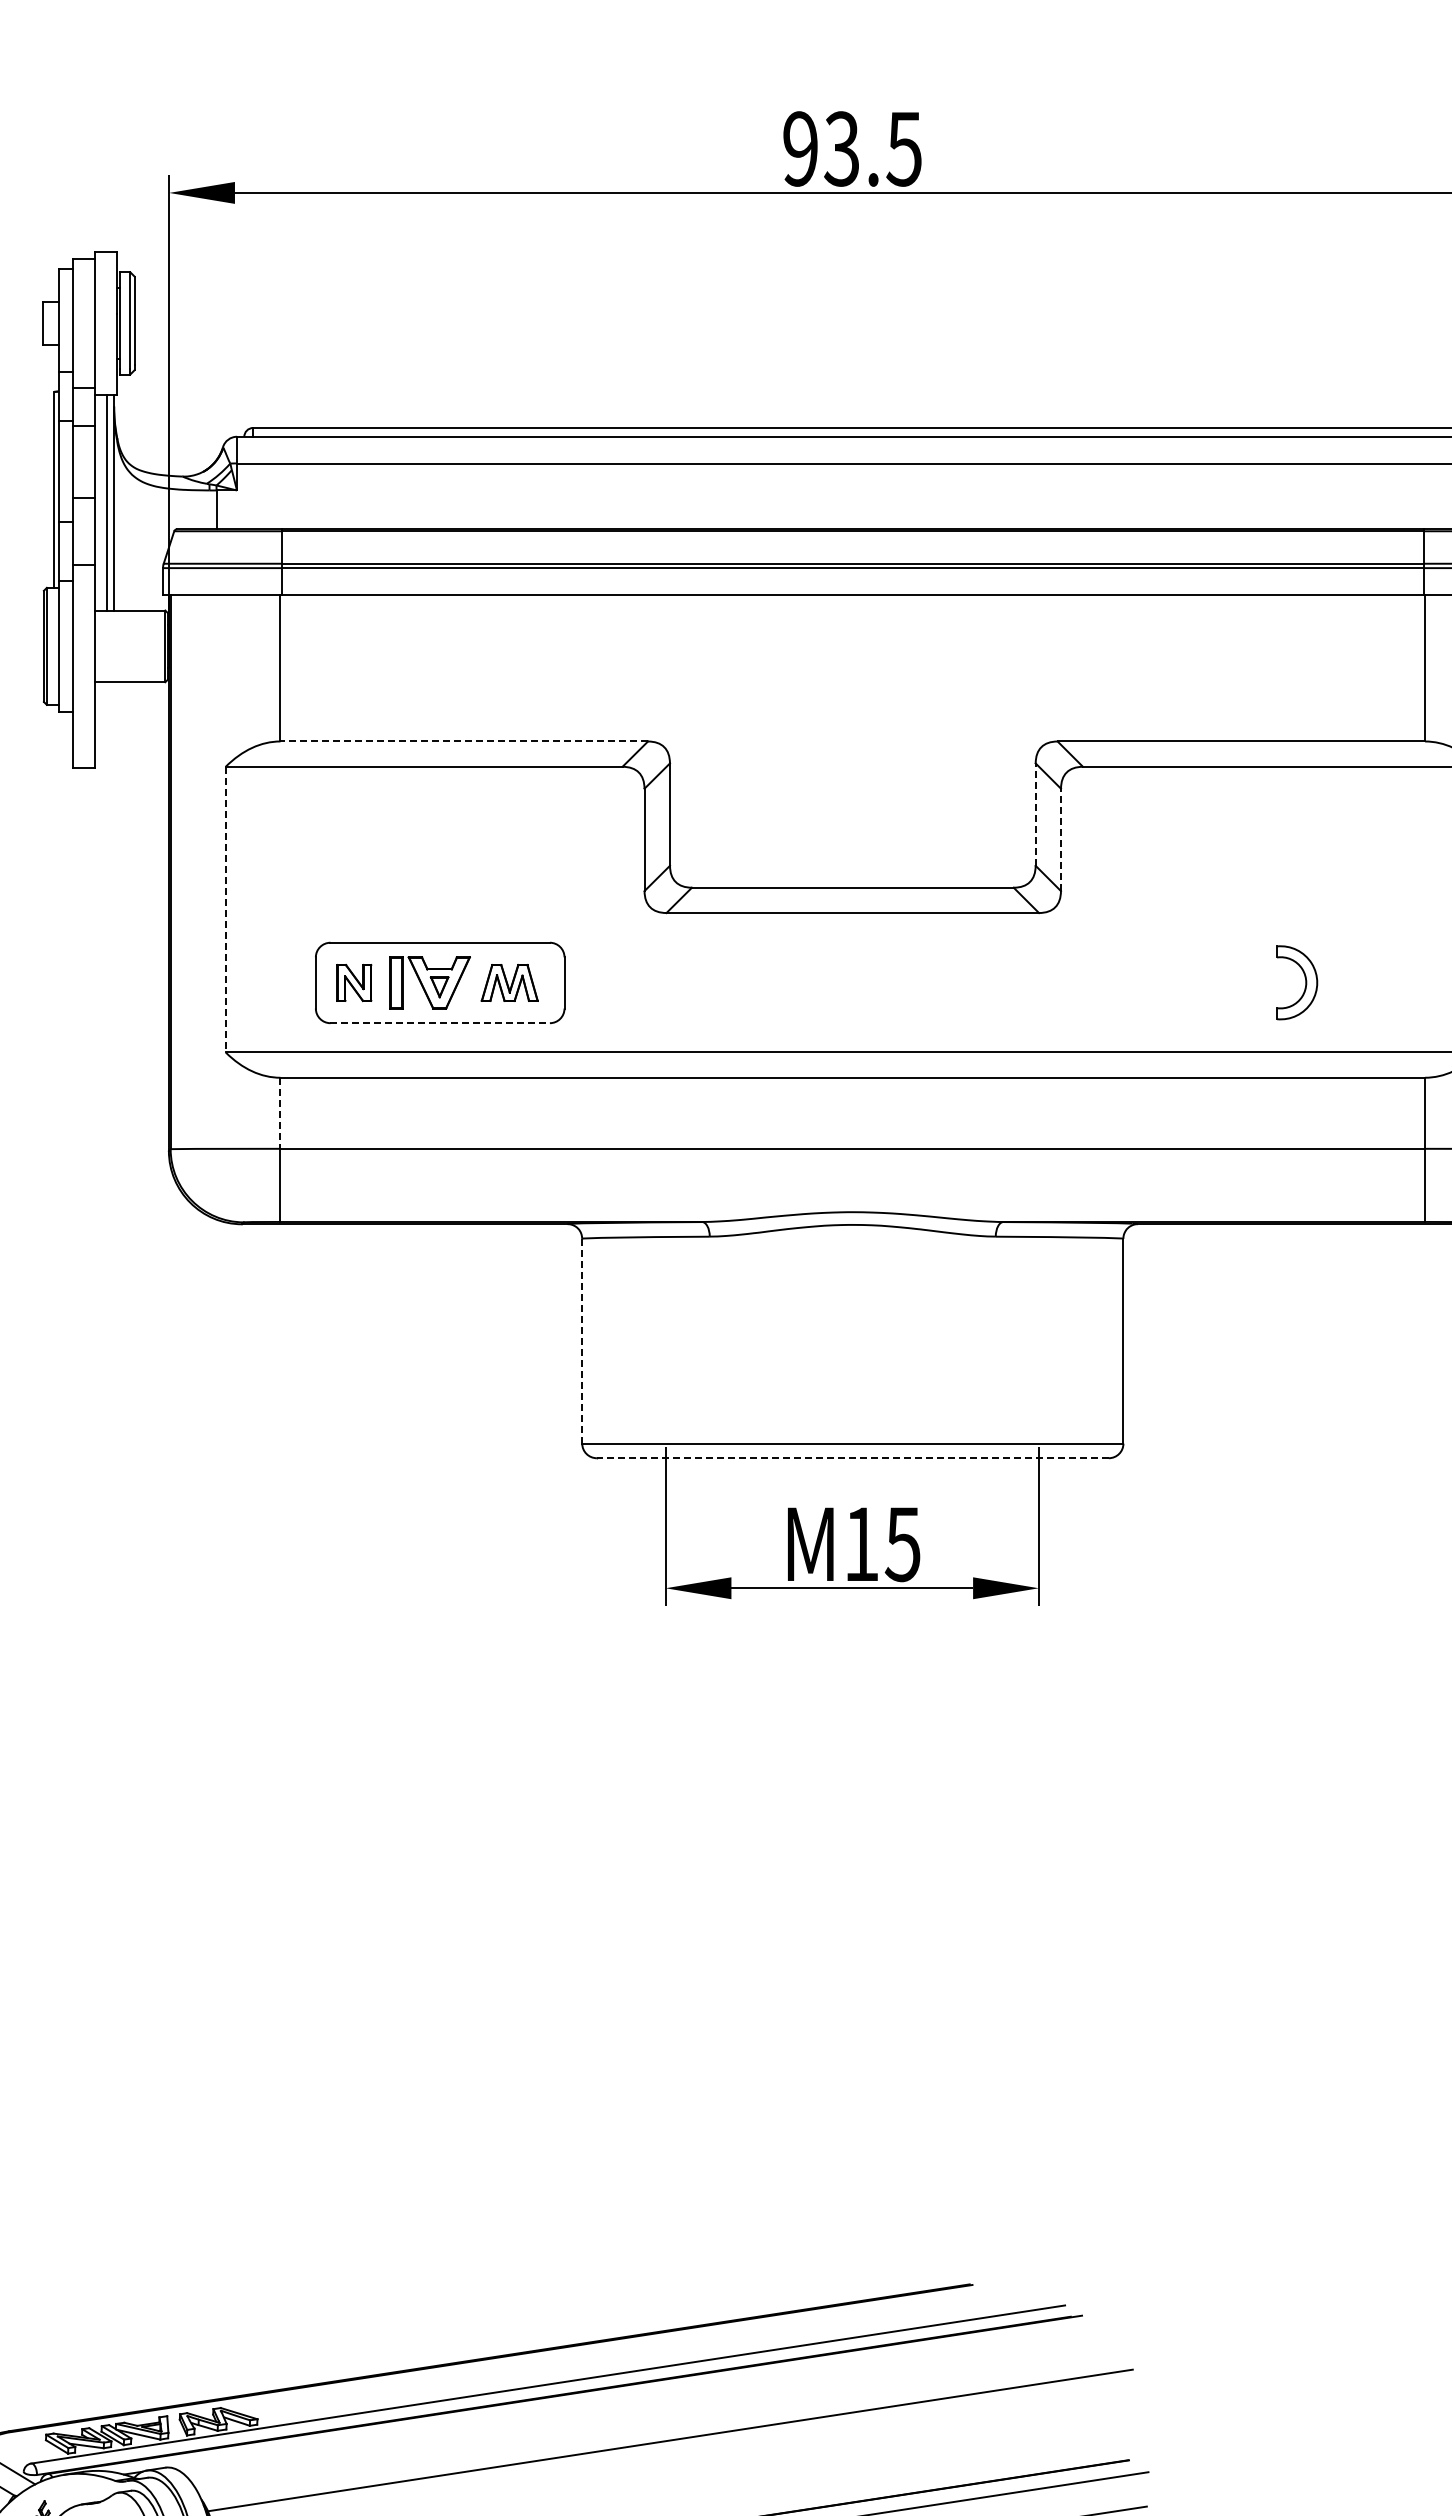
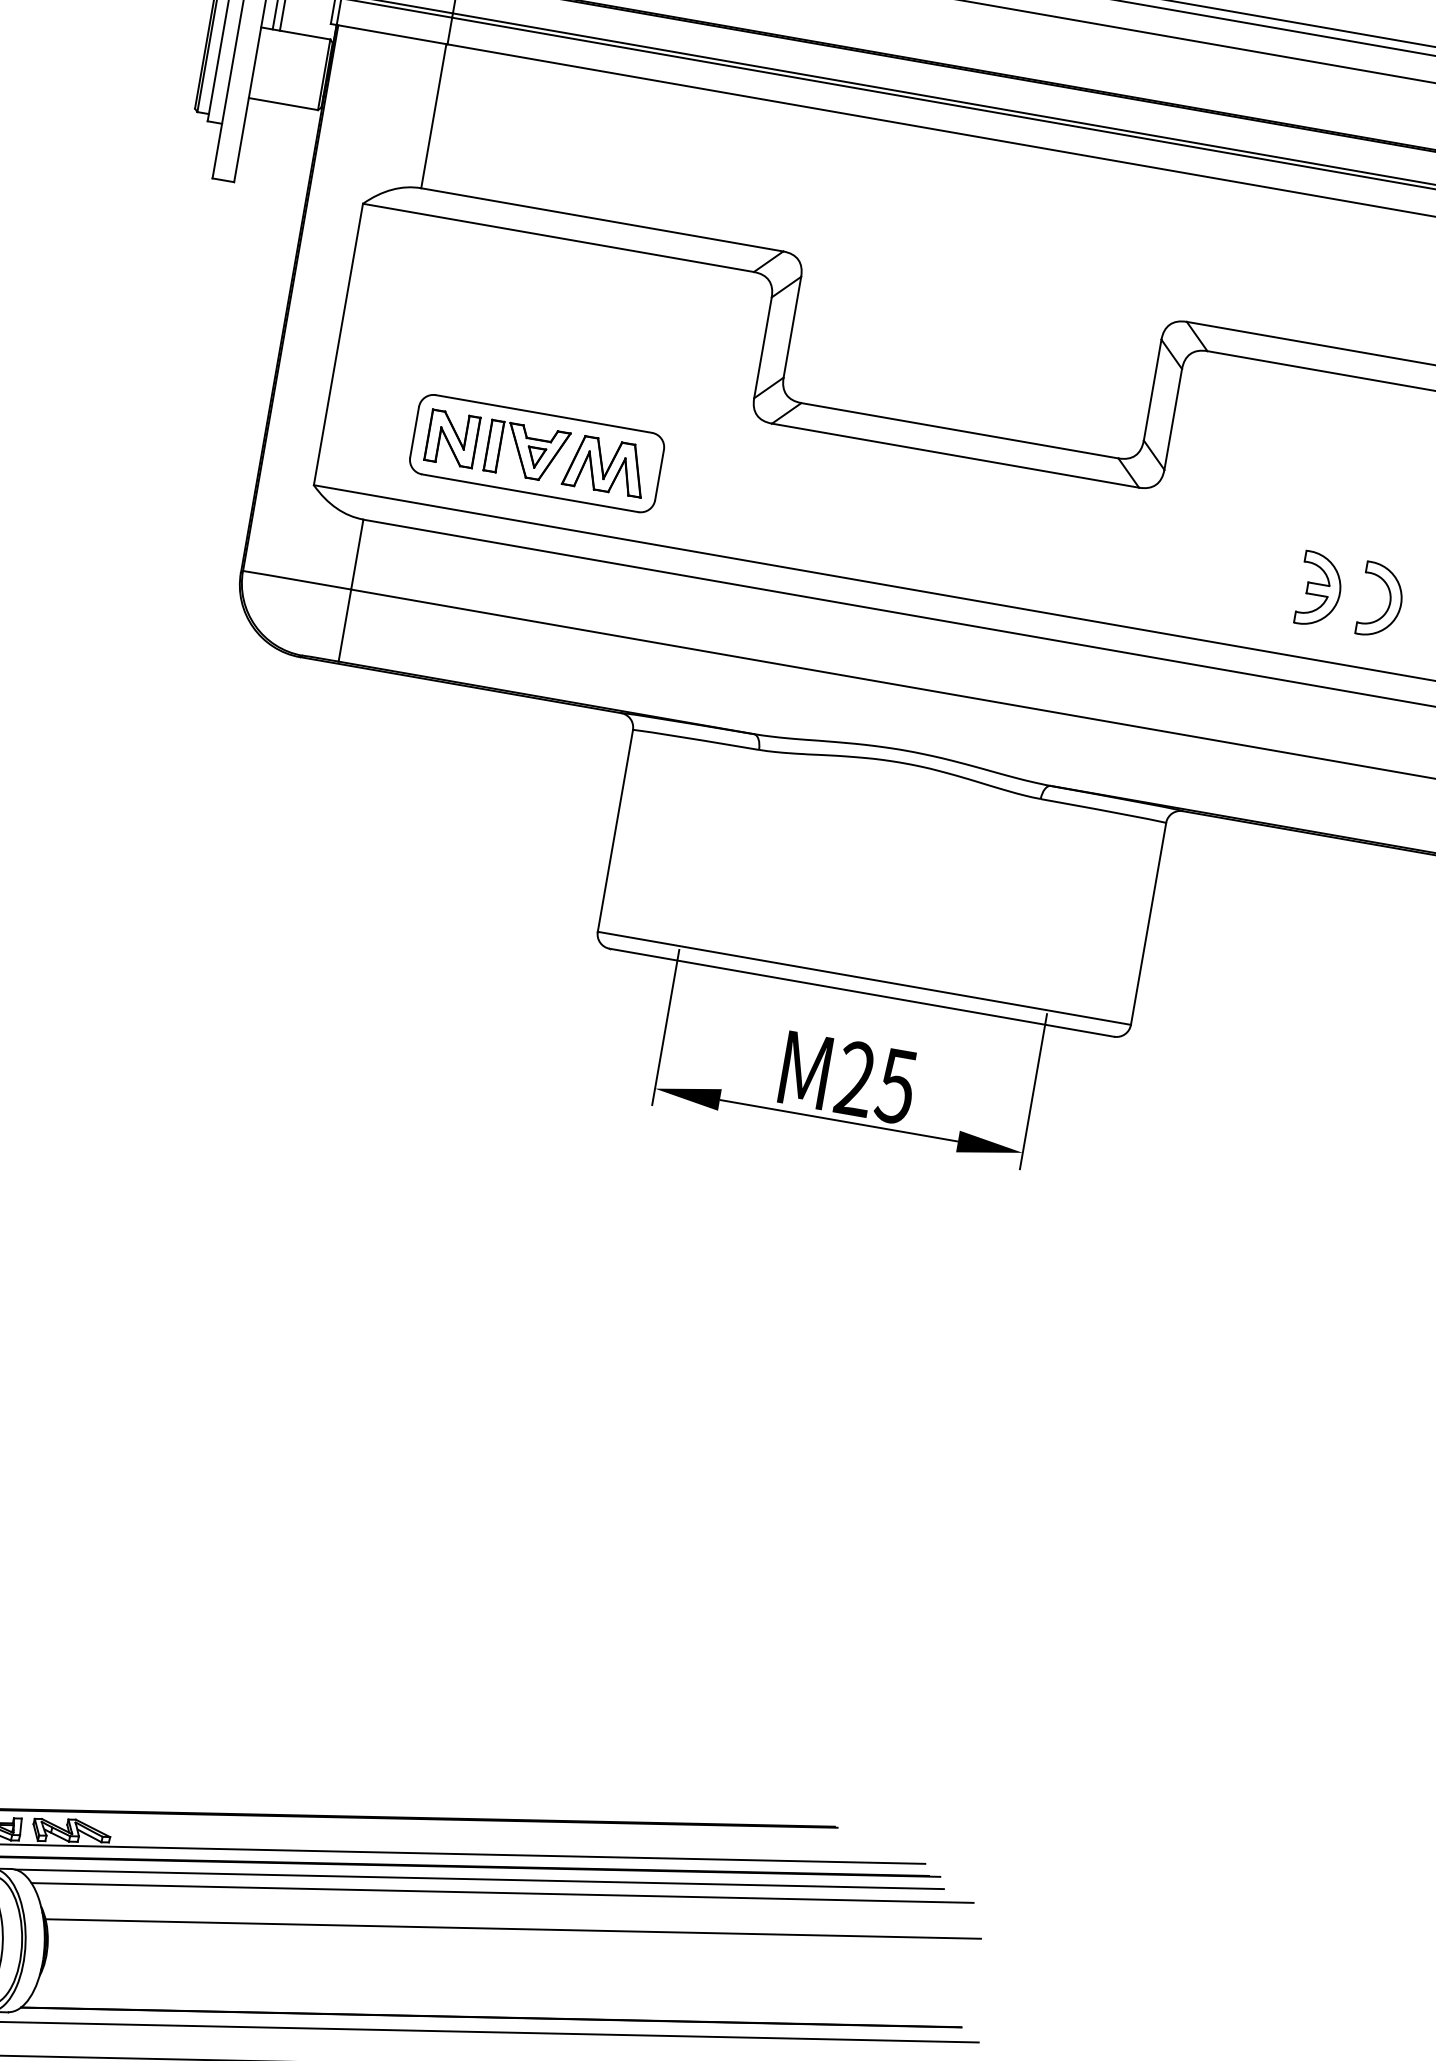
line: (464, 741) -> (602, 219), dashed -> solid
line: (1035, 814) -> (1152, 390), dashed -> solid
line: (1060, 839) -> (1172, 418), dashed -> solid
line: (225, 909) -> (338, 344), dashed -> solid
part: (354, 982) -> (452, 438), size x1.43
part: (509, 982) -> (605, 465), size x1.43
part: (1234, 982) -> (1319, 589), added
line: (440, 1023) -> (530, 493), dashed -> solid
line: (280, 1113) -> (357, 554), dashed -> solid
line: (582, 1341) -> (615, 831), dashed -> solid
line: (852, 1458) -> (861, 992), dashed -> solid
text: (861, 1543) -> (855, 1078), M15 -> M25
line: (628, 2397) -> (479, 1879), added
line: (653, 2406) -> (502, 1892), added

